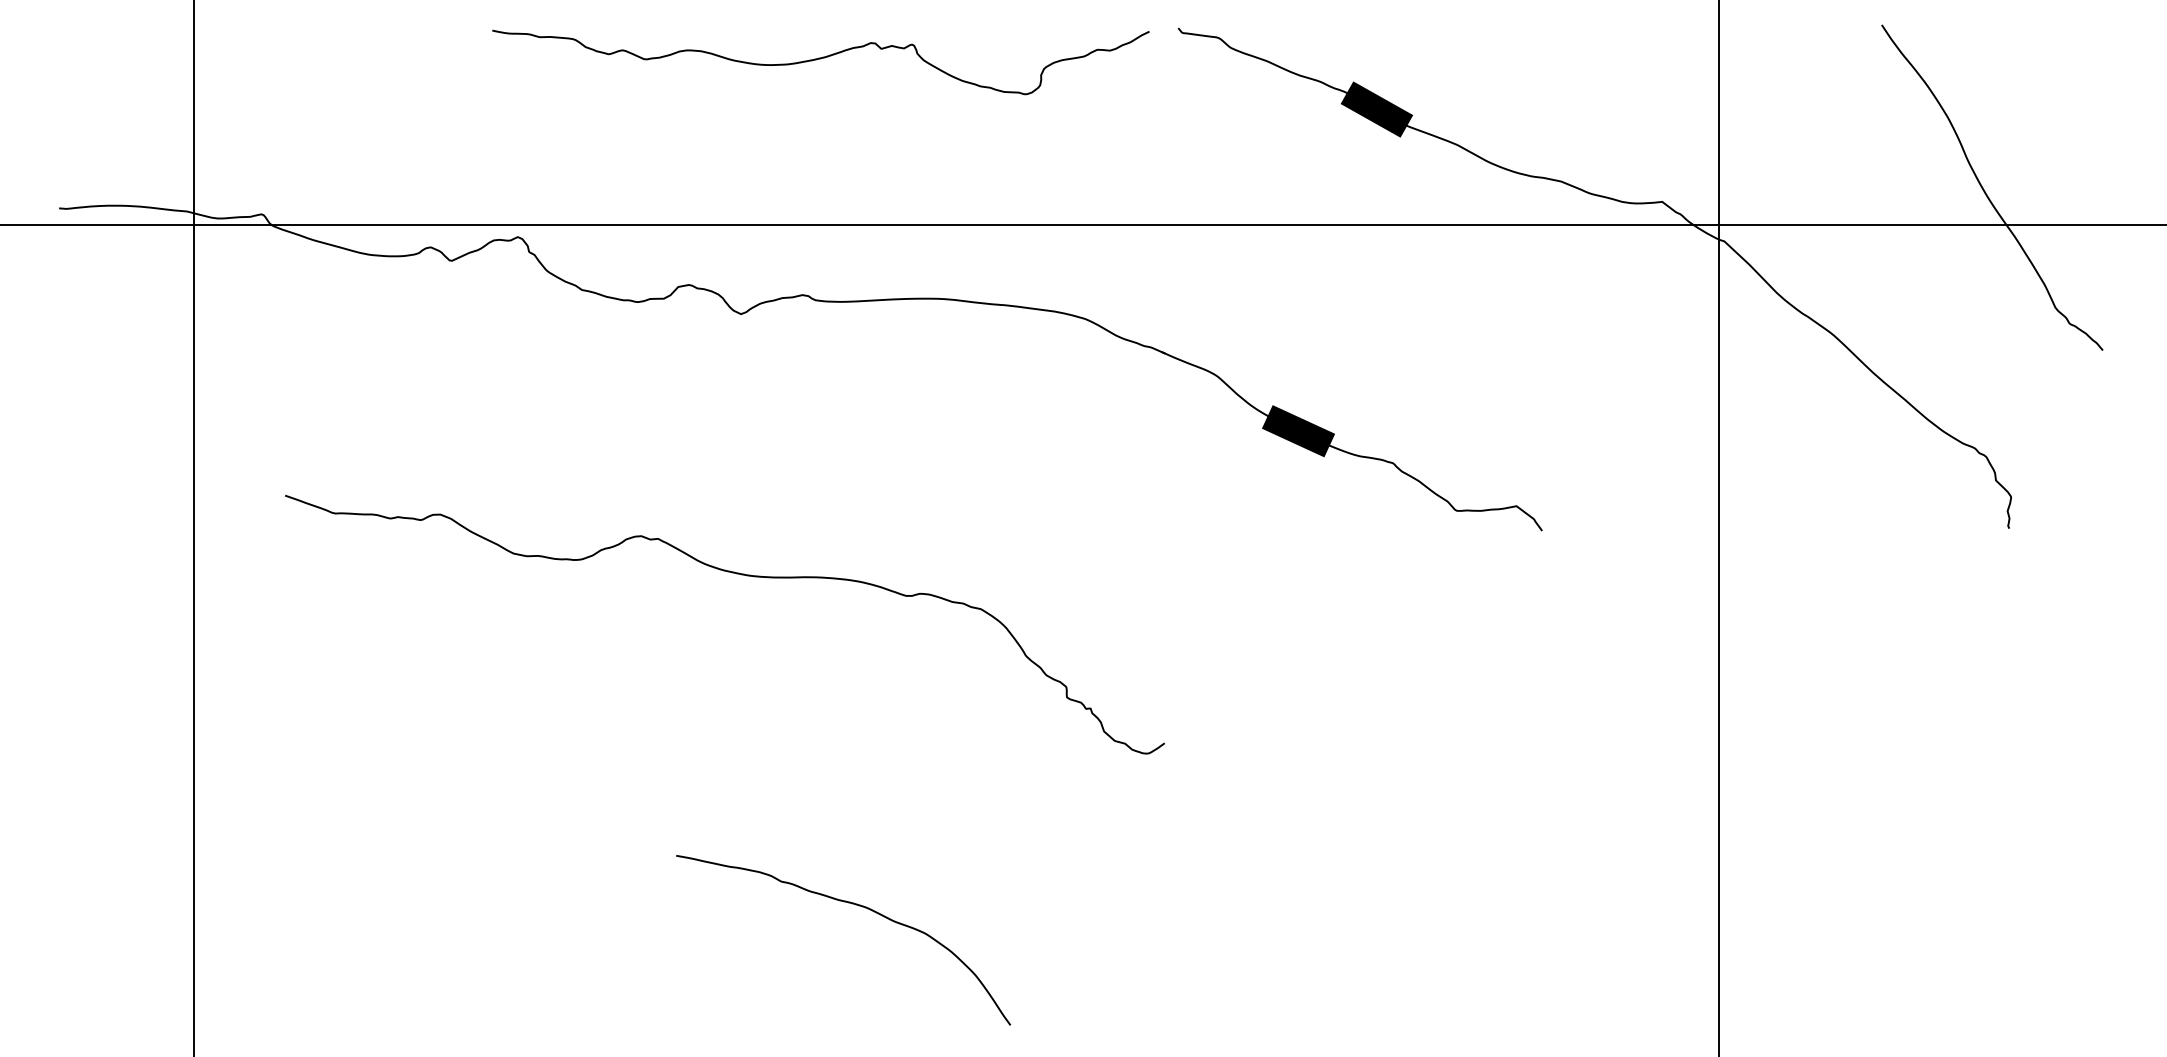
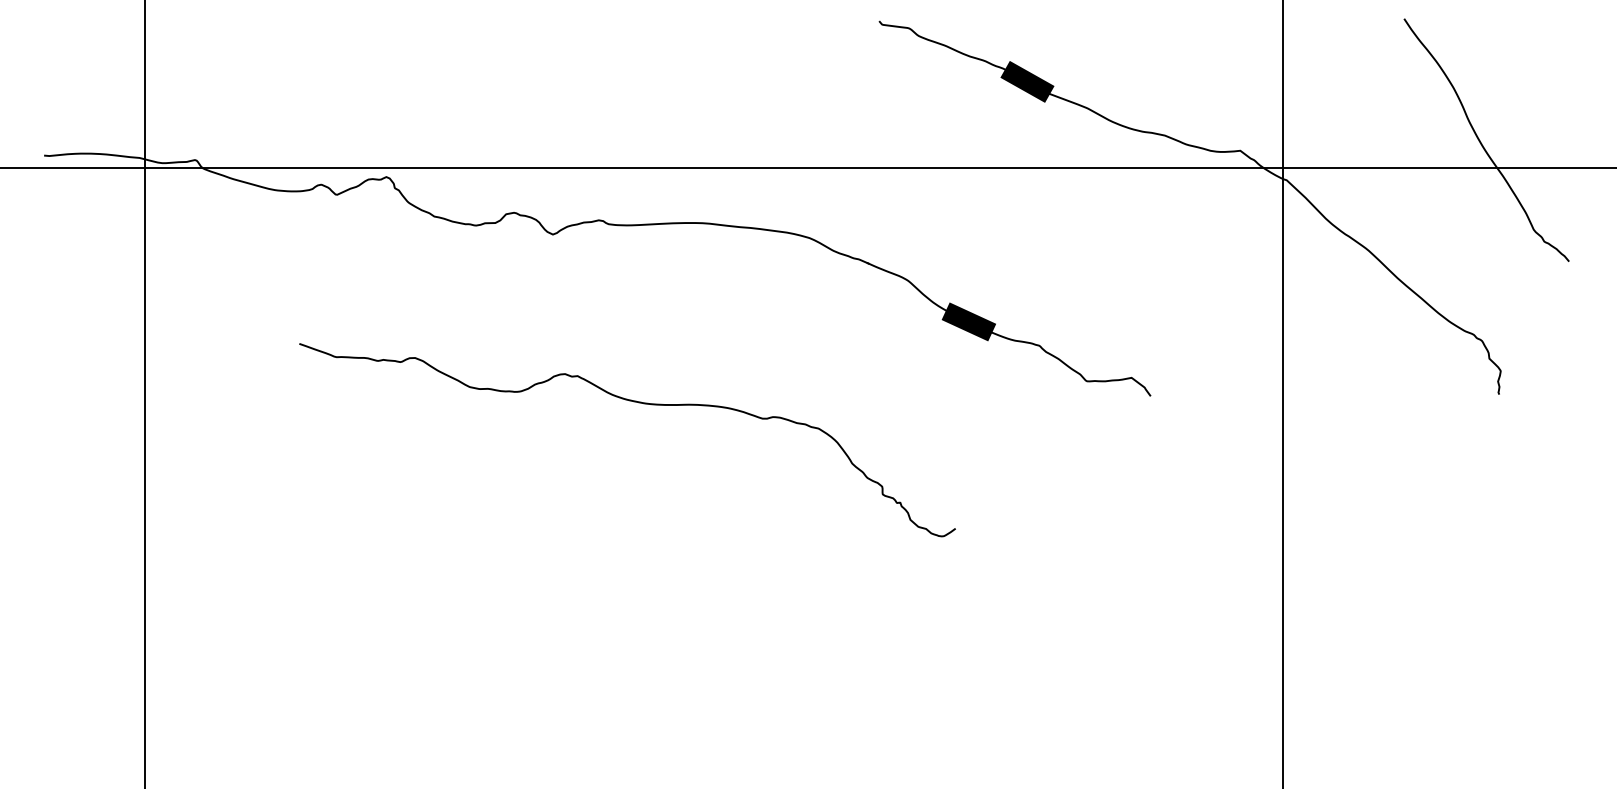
curve: (820, 59) -> (612, 44), removed
curve: (736, 574) -> (636, 402), moved
curve: (855, 905) -> (638, 675), removed

